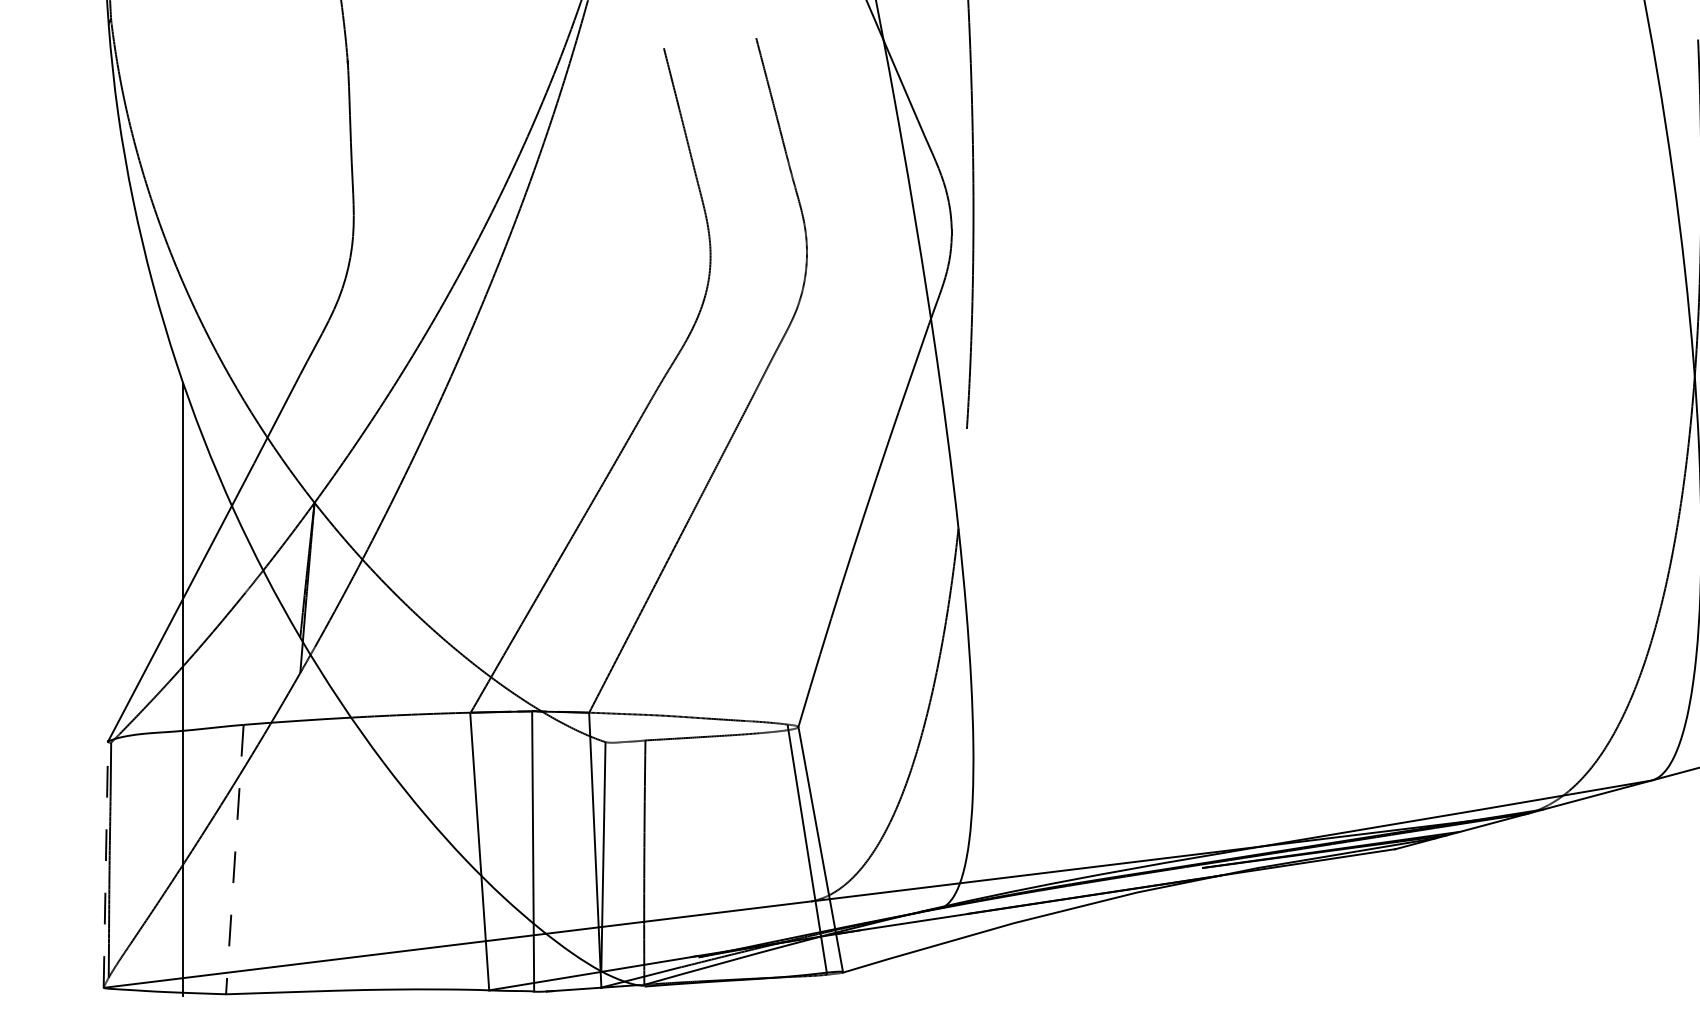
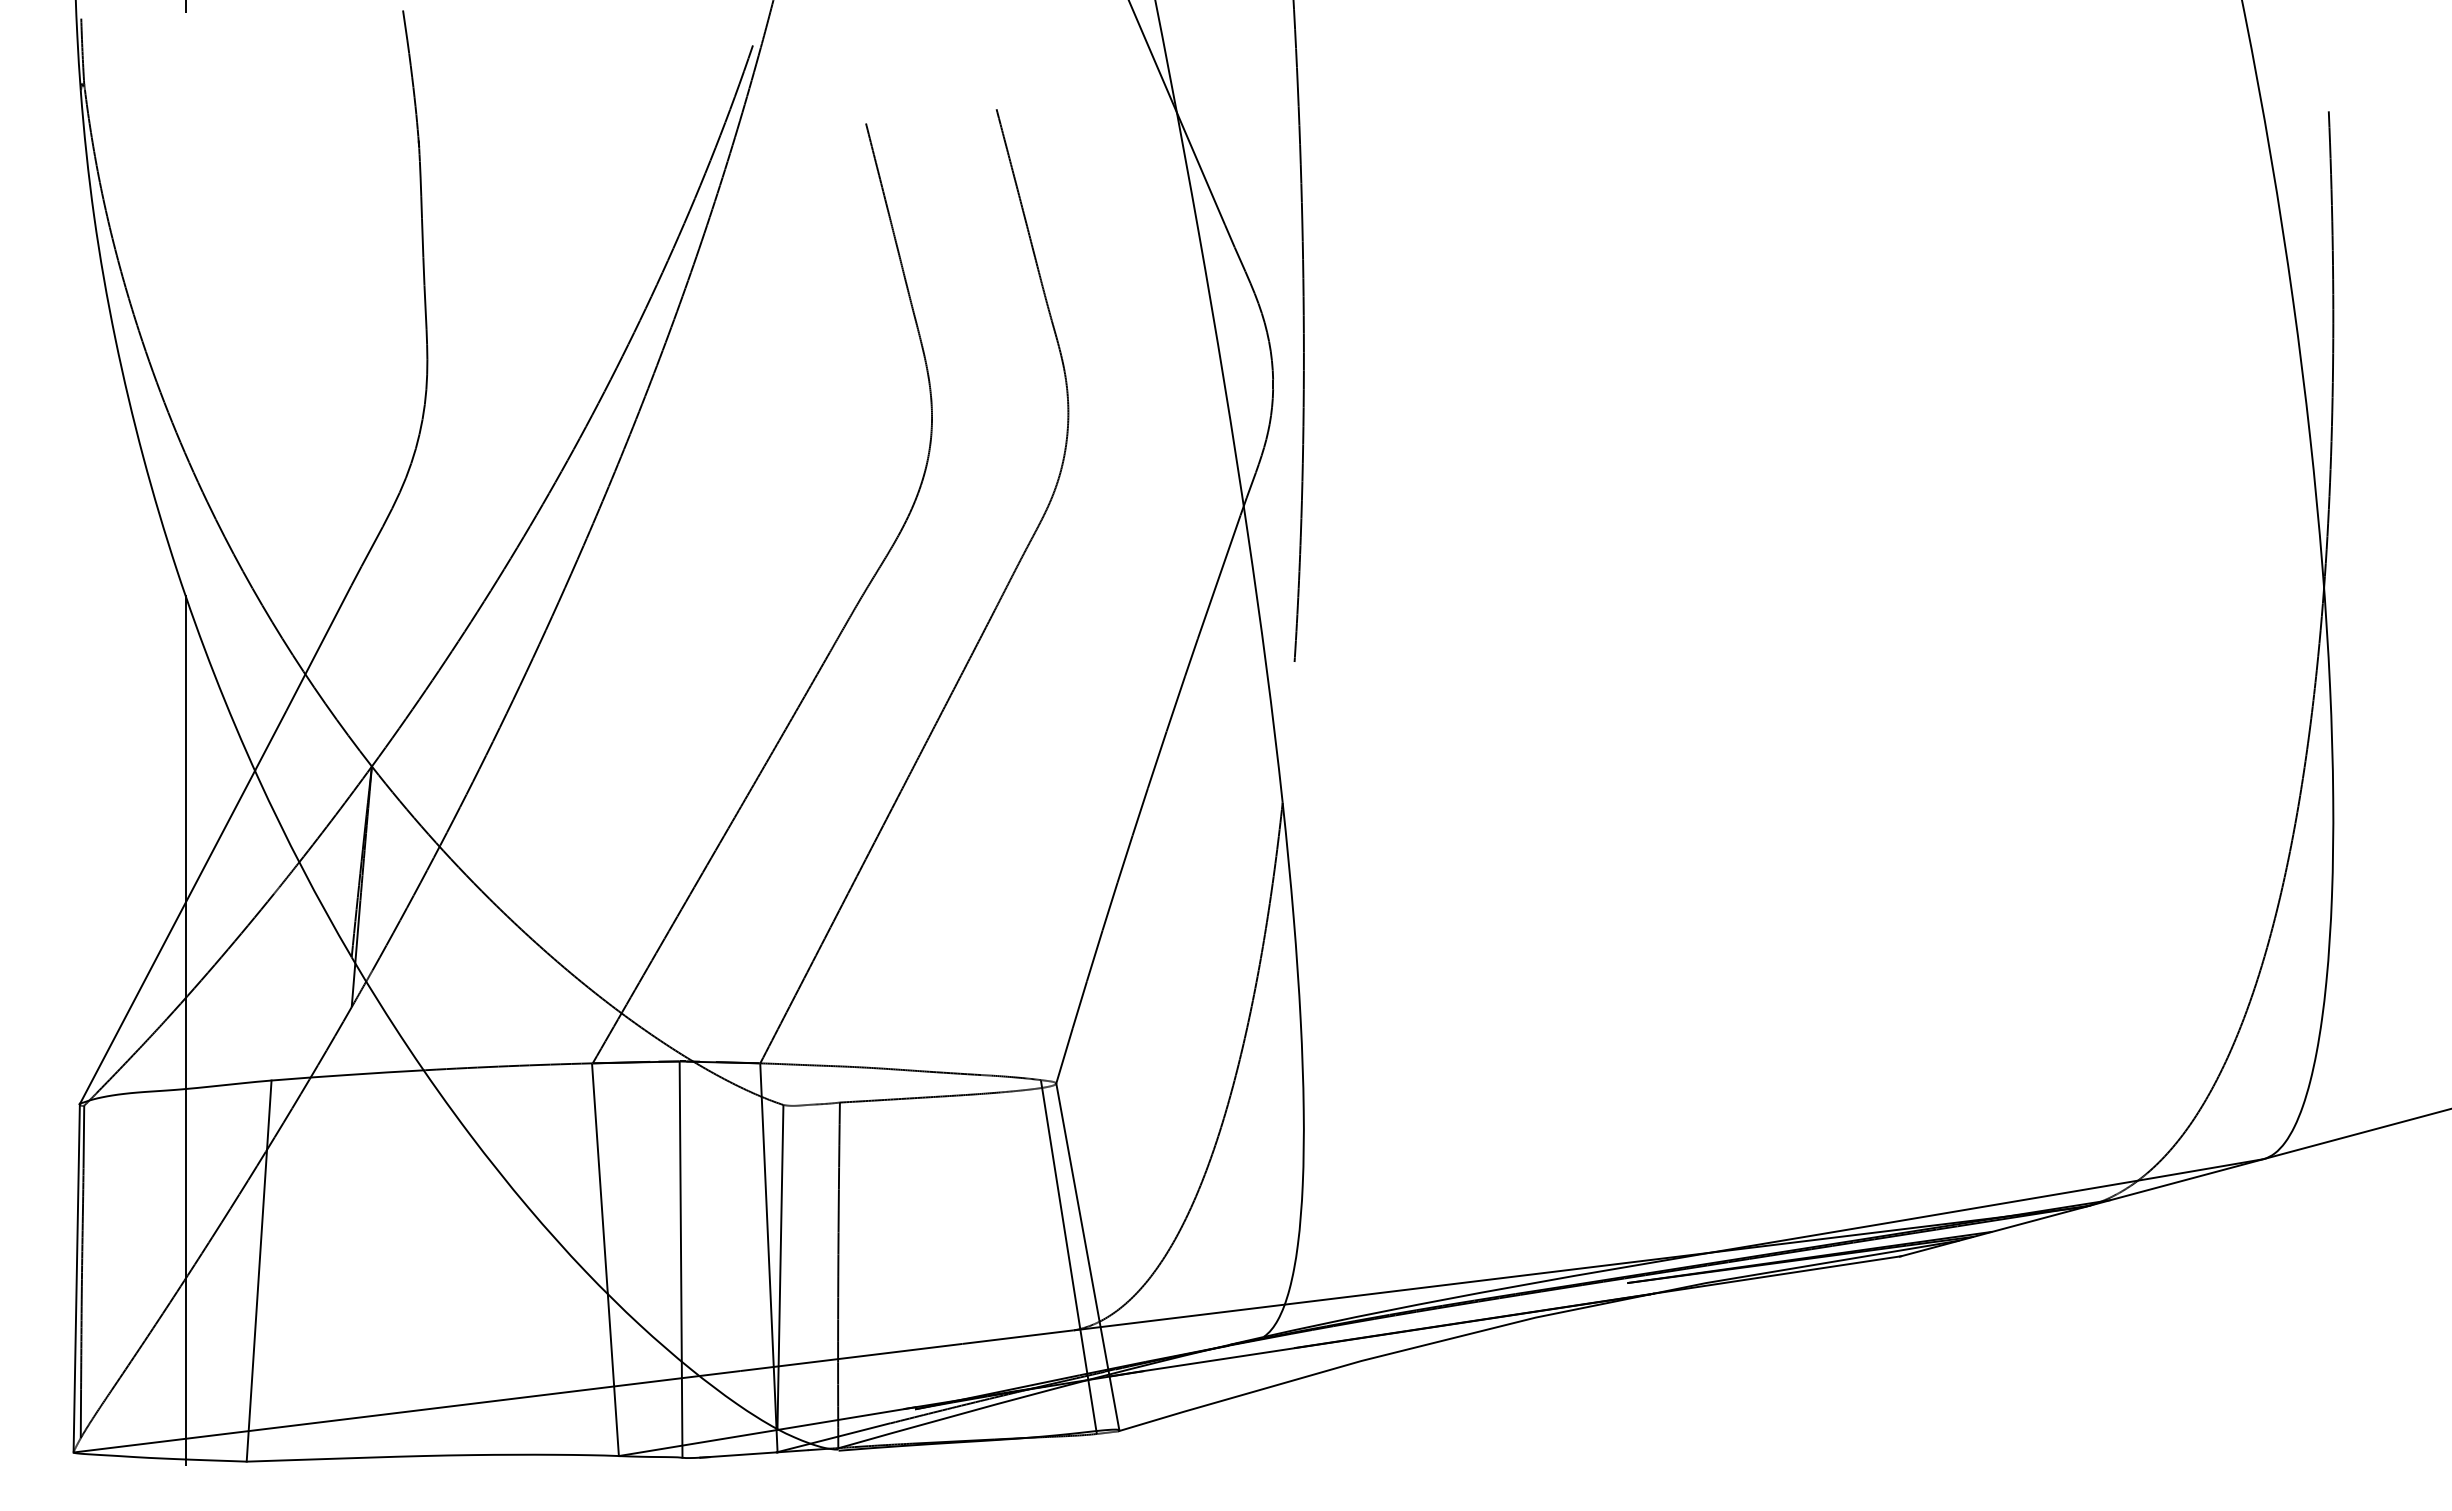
line: (235, 859) -> (259, 1271), dashed -> solid
line: (105, 864) -> (76, 1277), dashed -> solid

